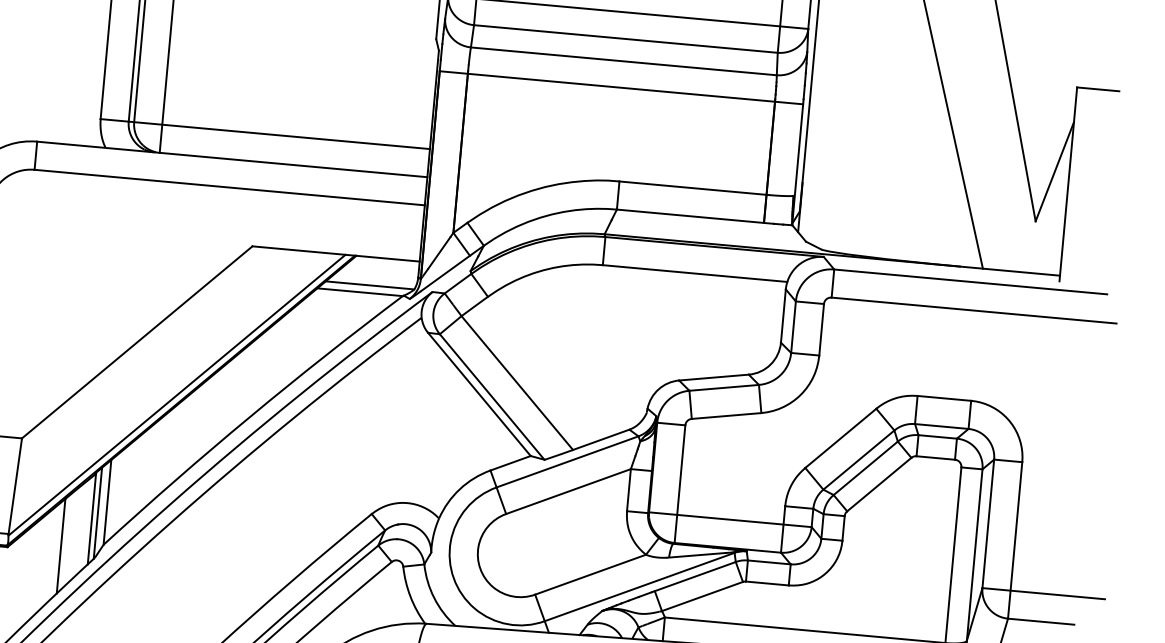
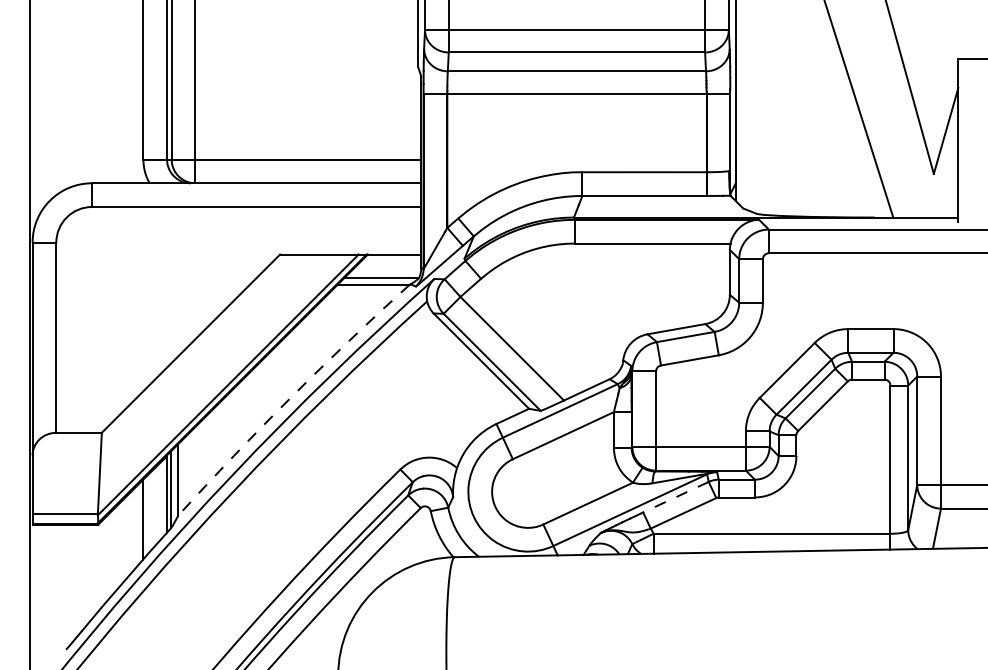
arc: (250, 416) -> (291, 397), solid -> dashed
line: (693, 576) -> (674, 497), solid -> dashed

